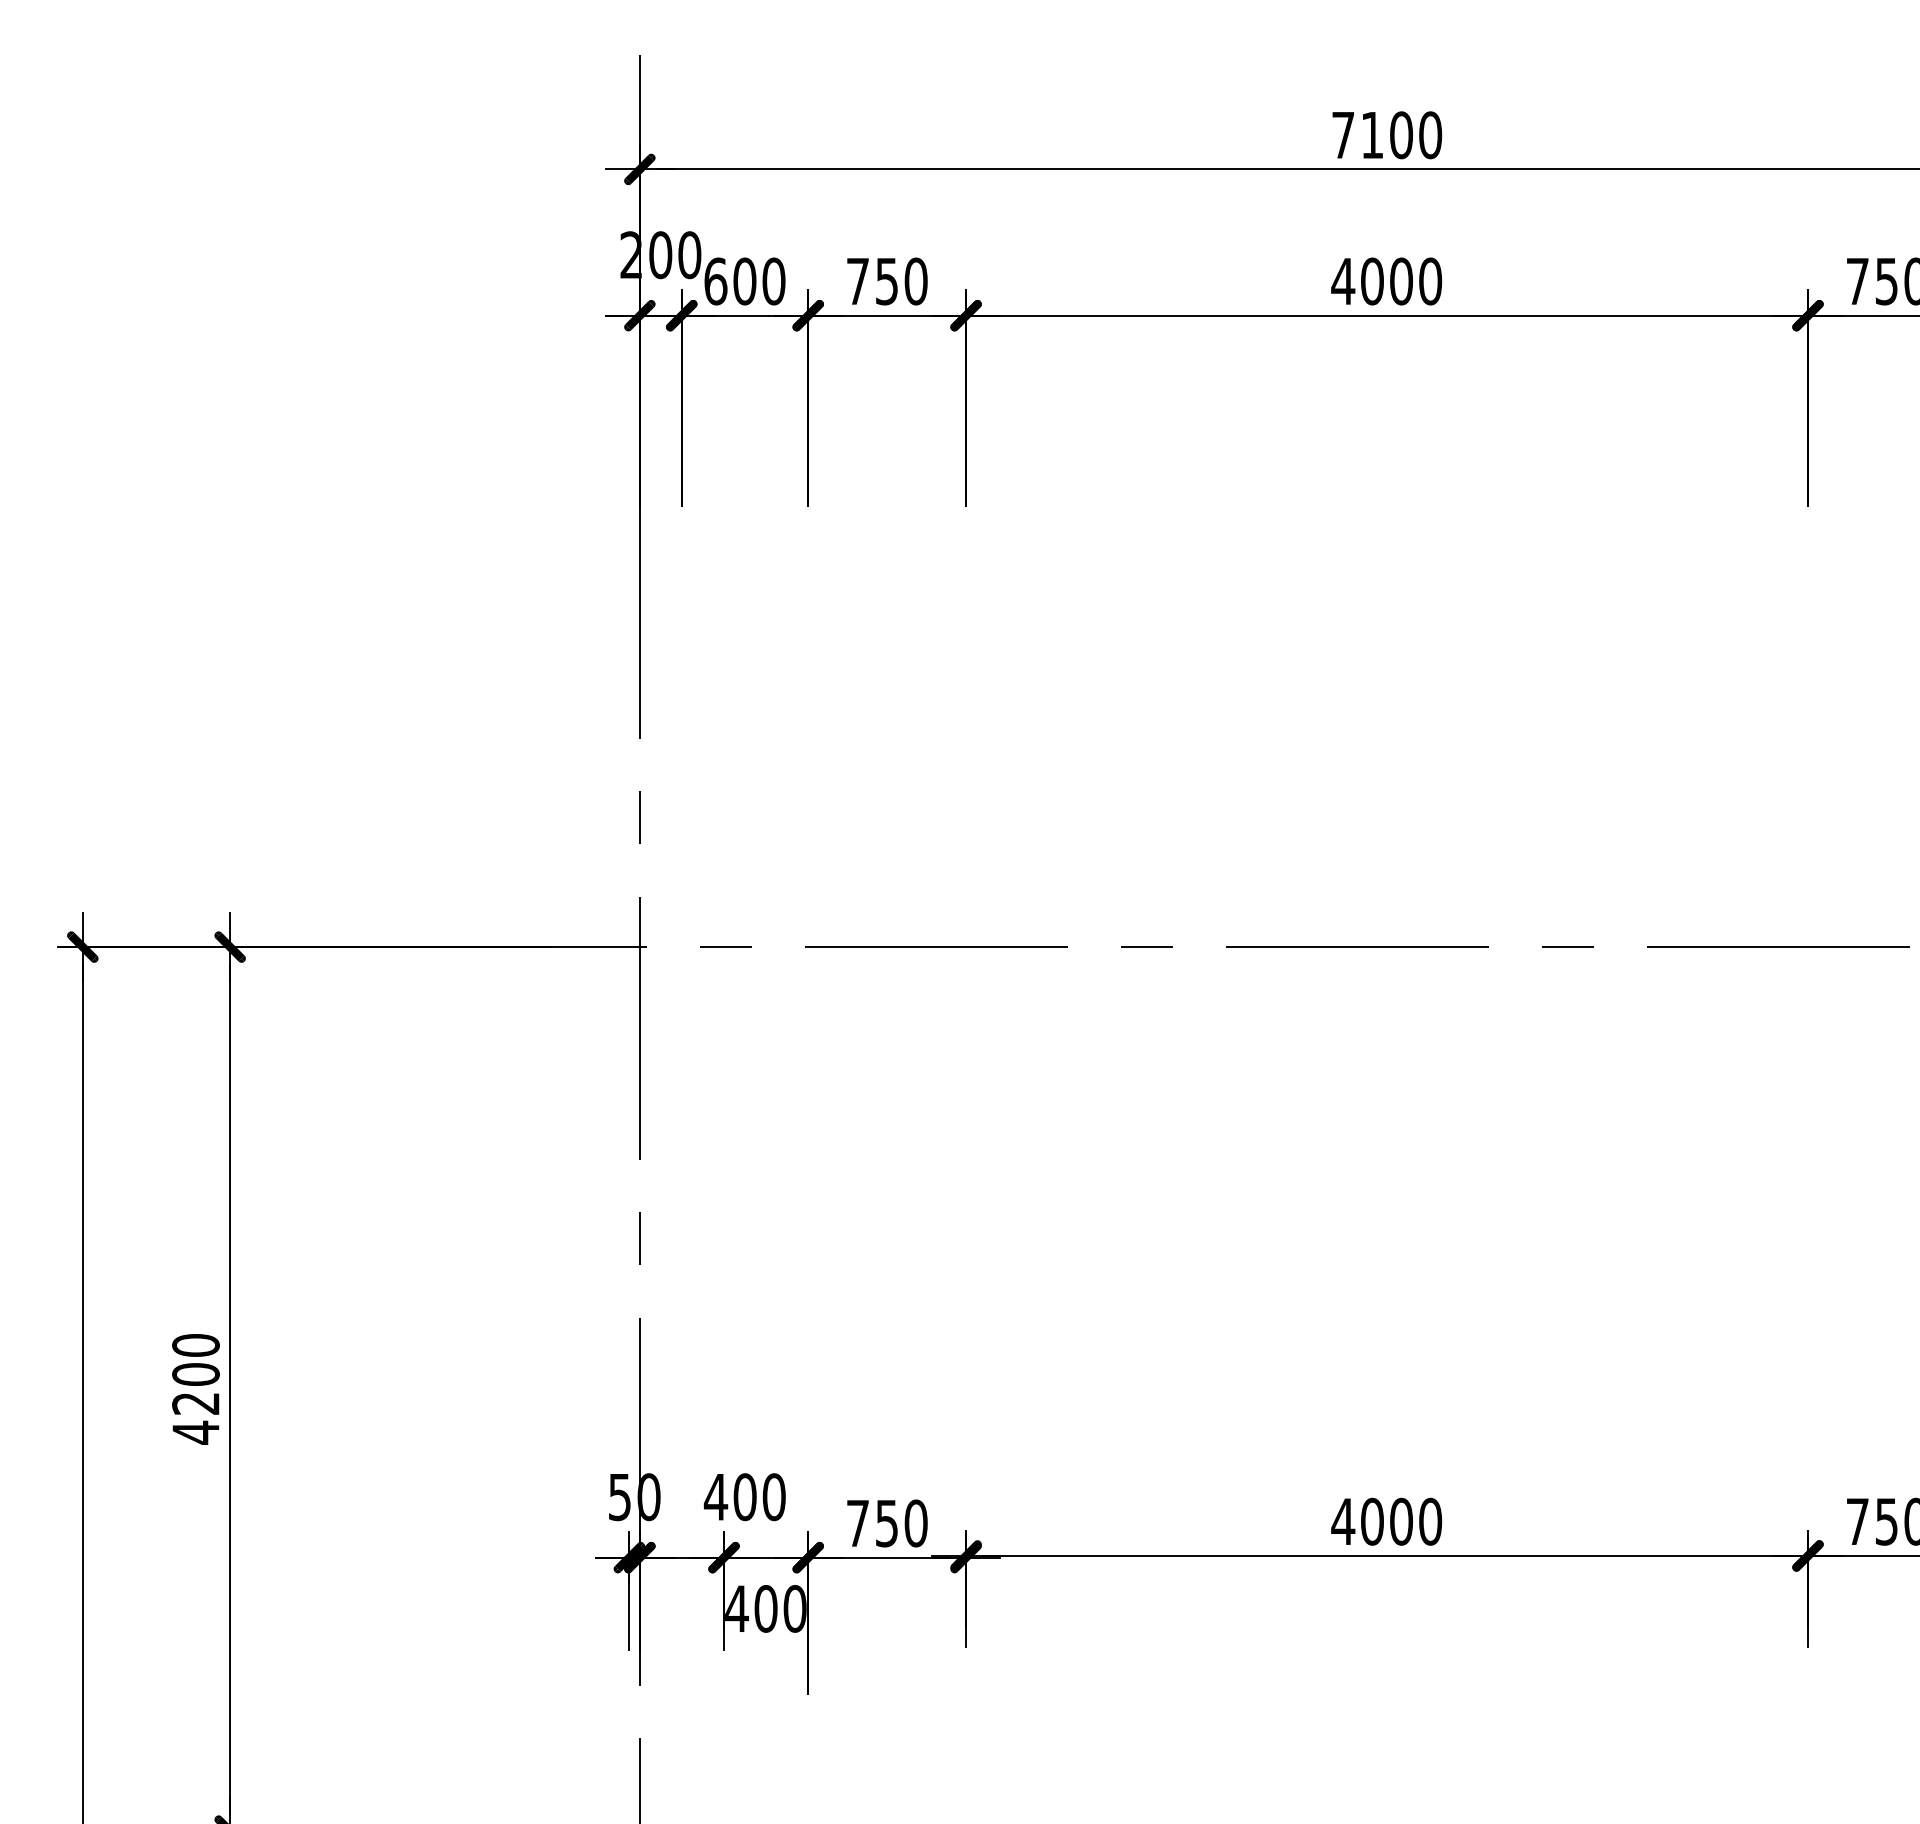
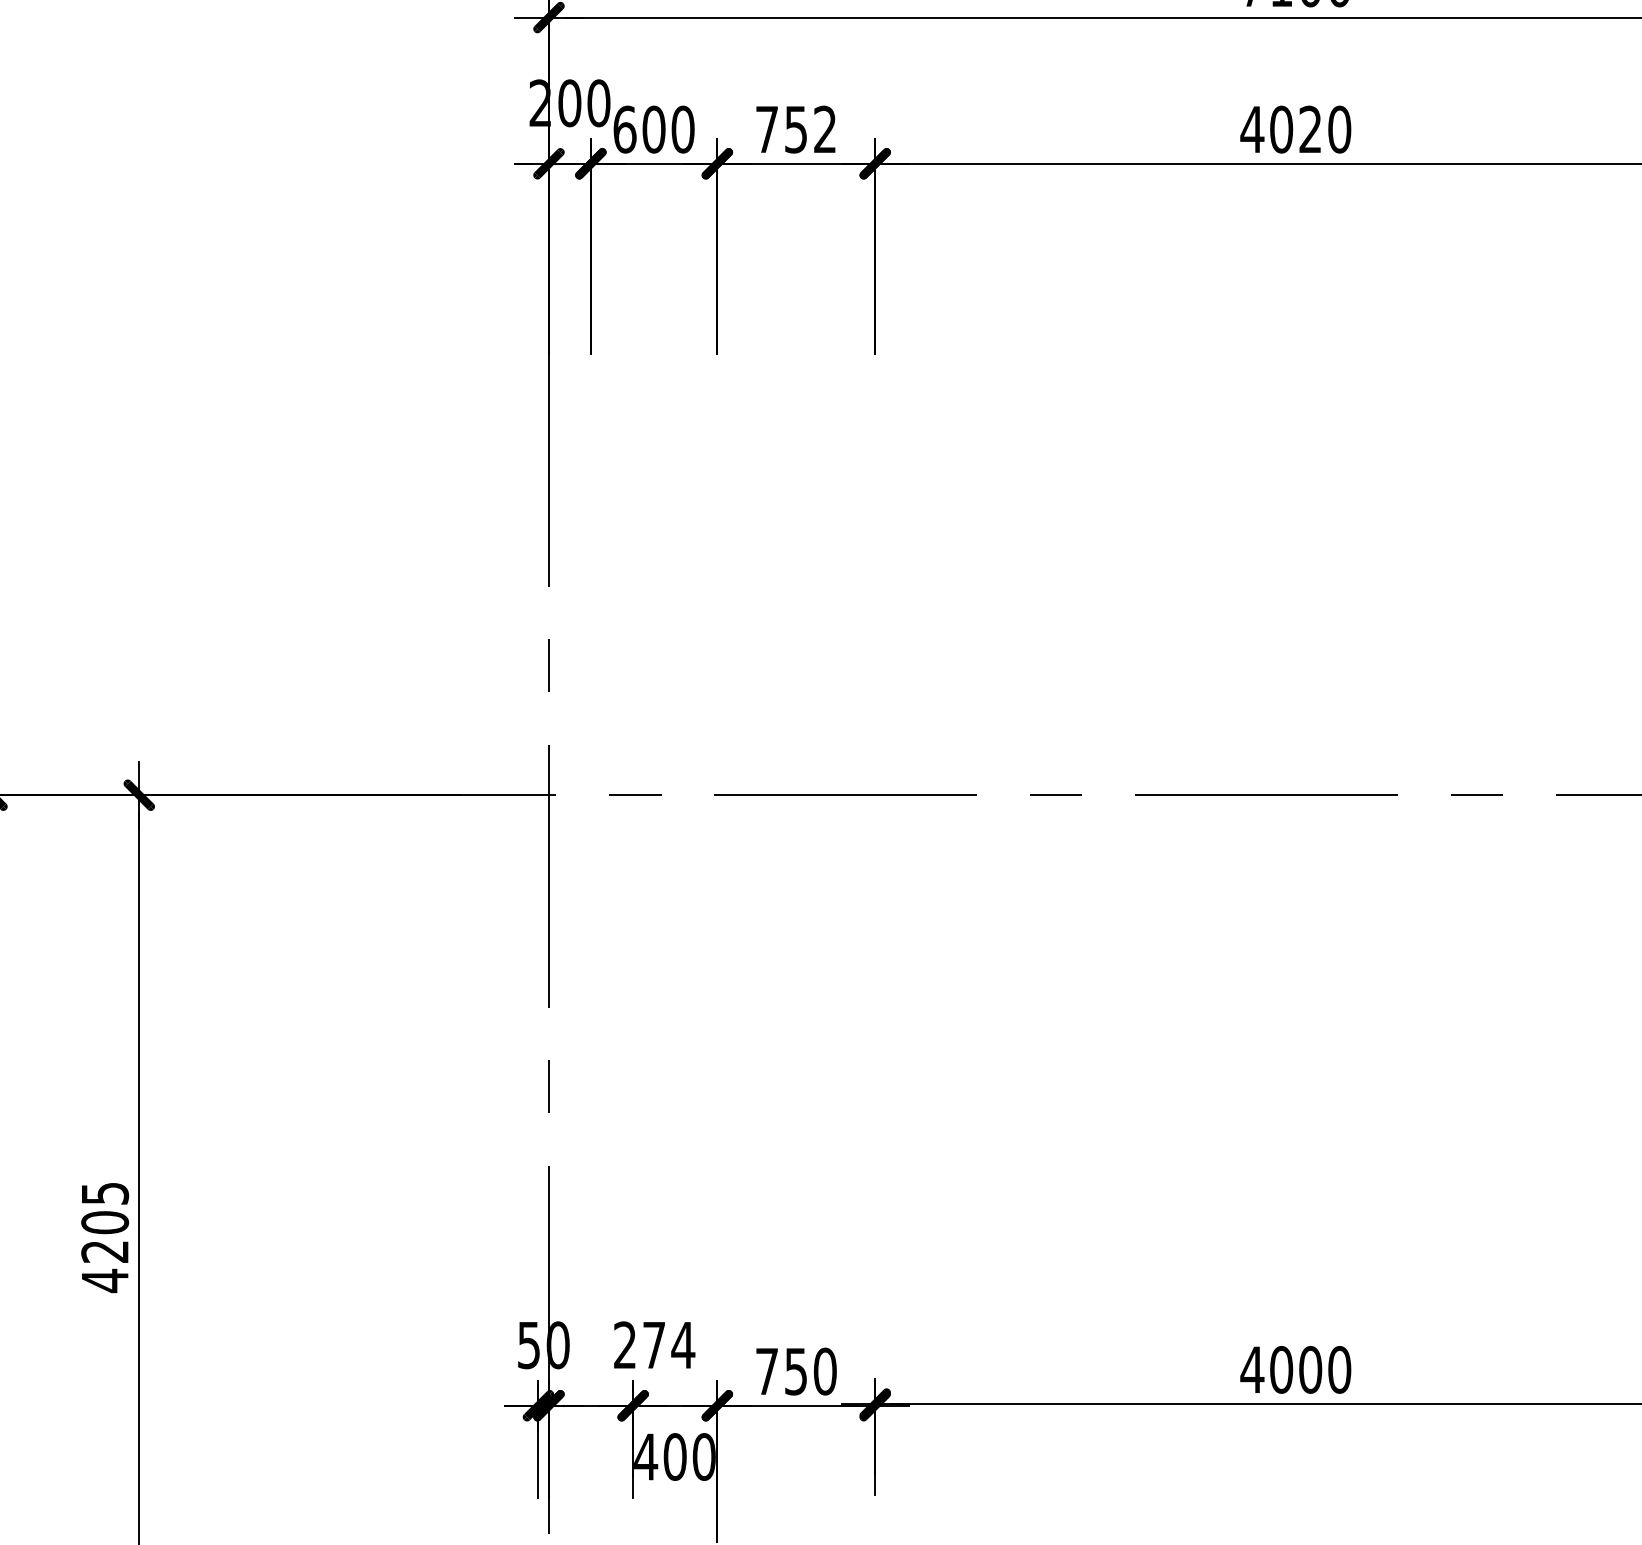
text: (915, 281) -> (824, 129), 750 -> 752
text: (1401, 281) -> (1310, 129), 4000 -> 4020
text: (195, 1345) -> (104, 1193), 4200 -> 4205
text: (744, 1497) -> (653, 1345), 400 -> 274

